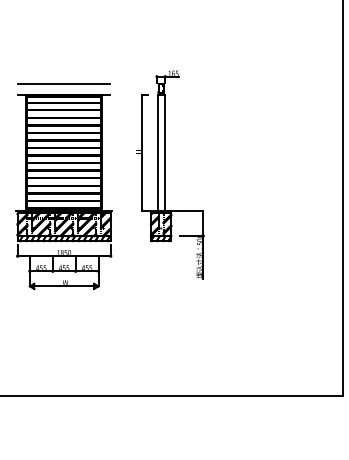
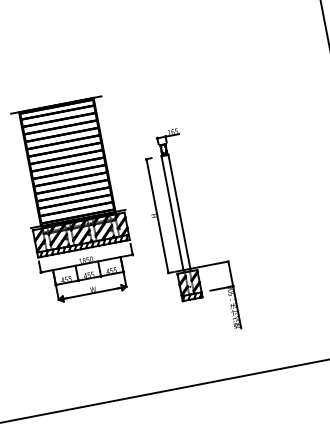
line: (64, 84) -> (54, 94), removed
part: (170, 174) -> (189, 231), moved

